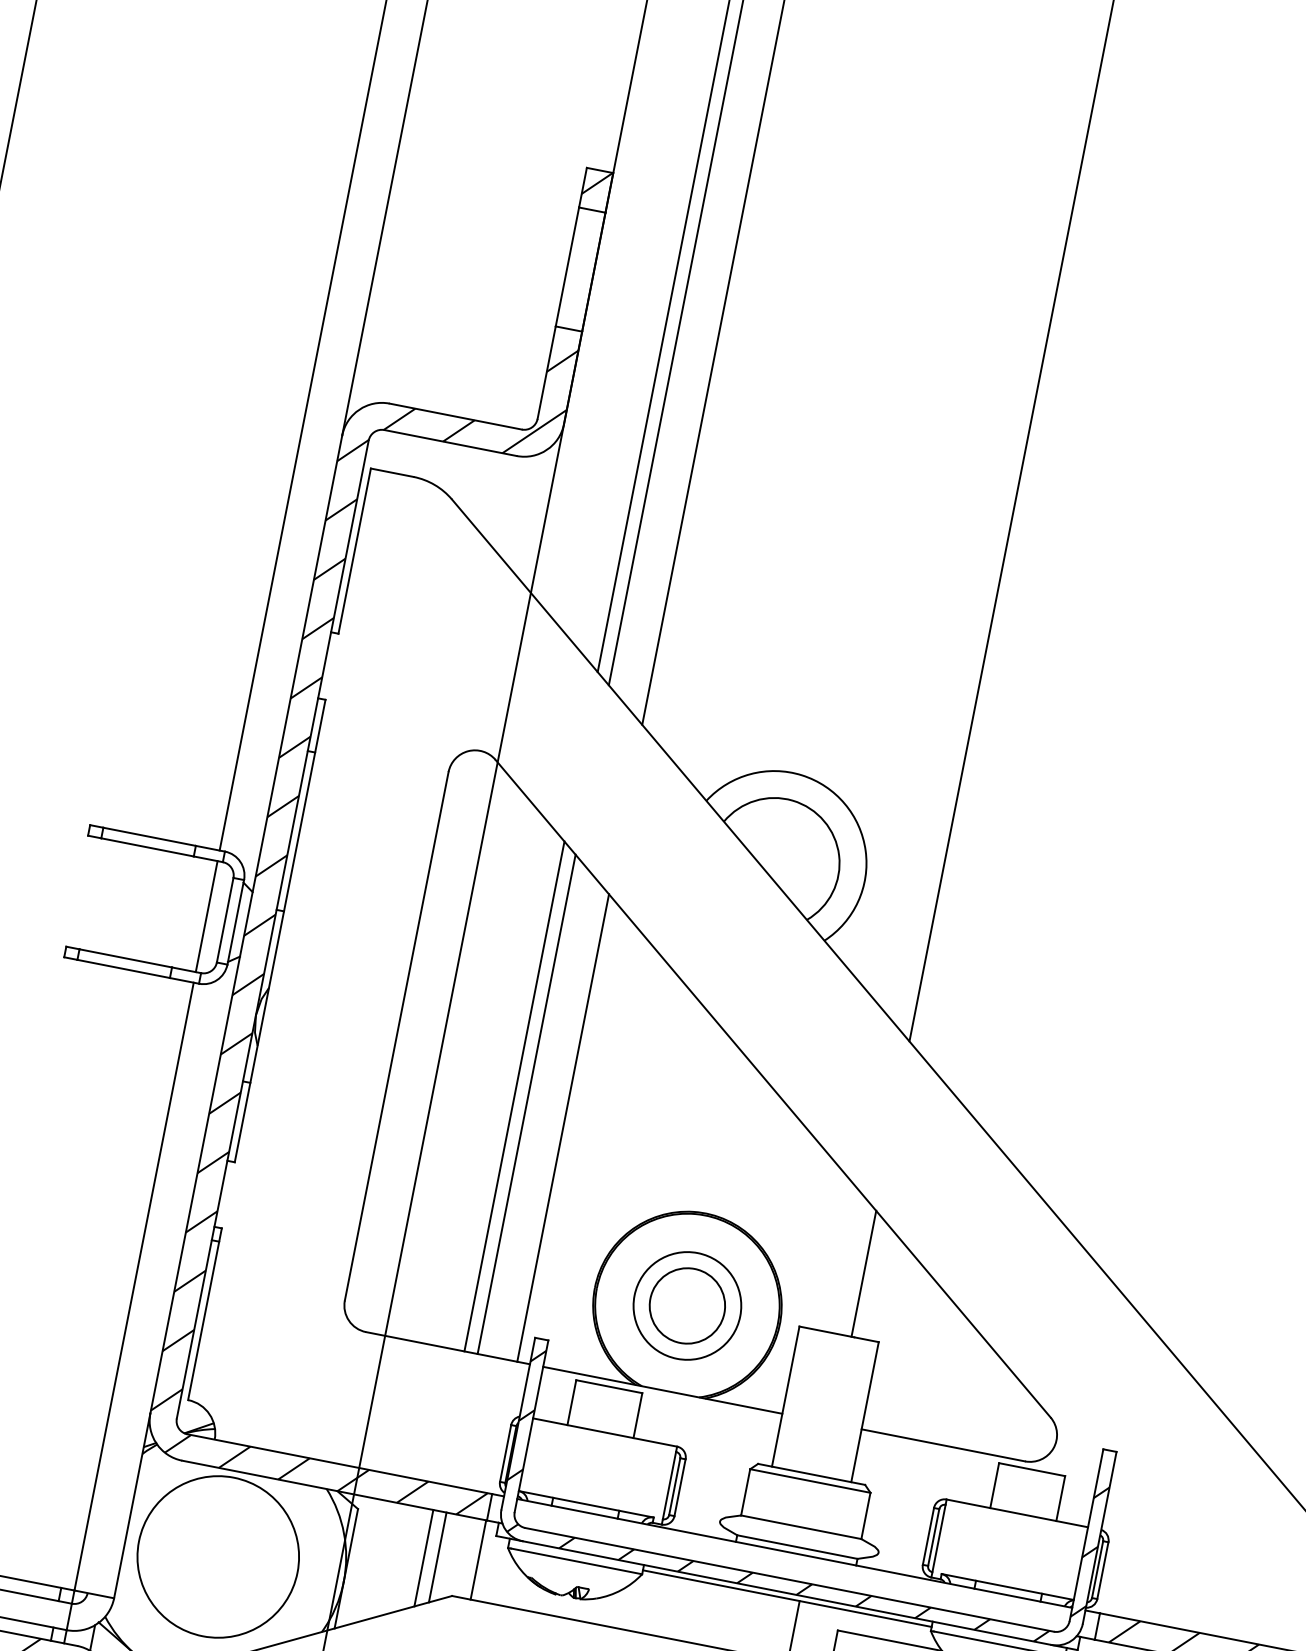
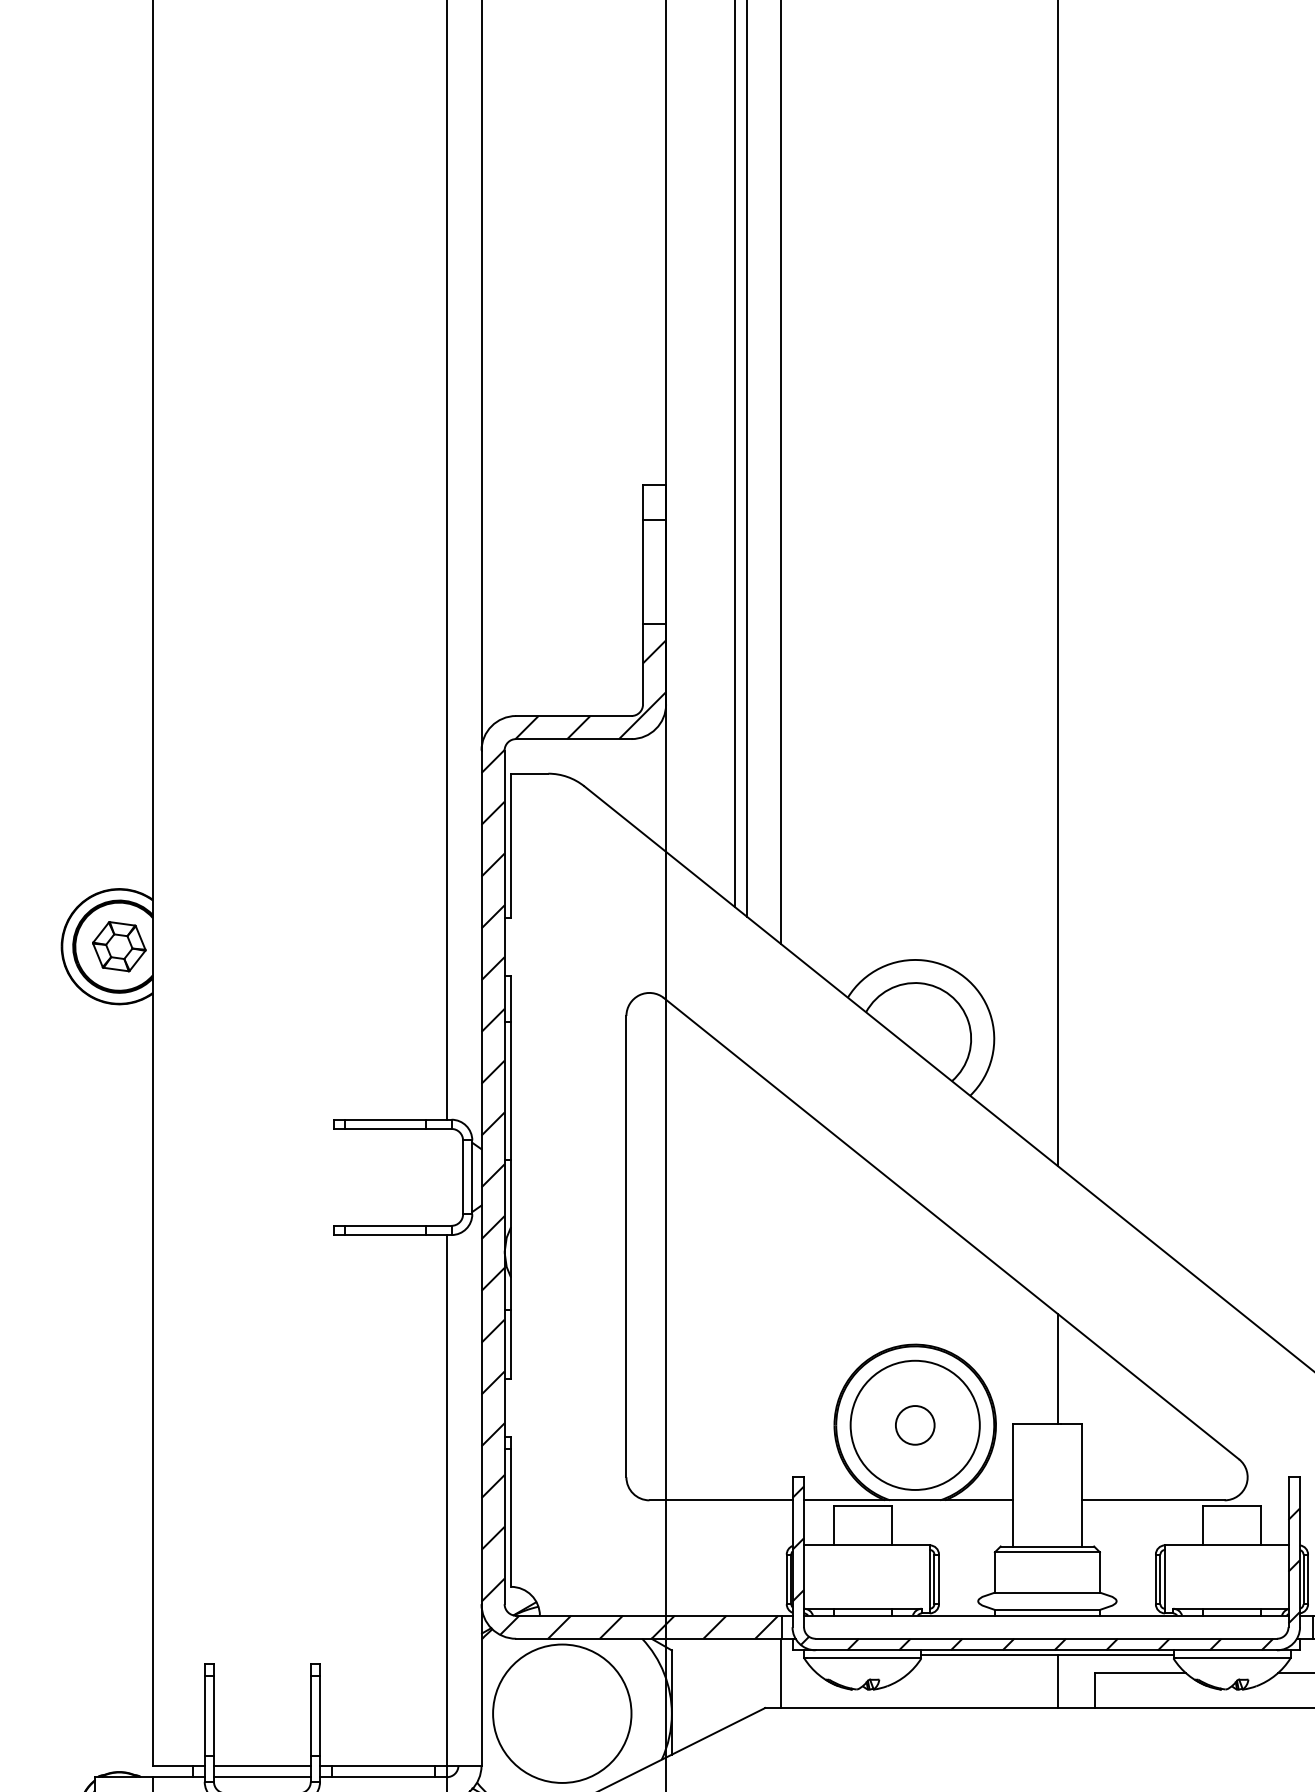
hatch: (597, 183) -> (654, 496), removed
line: (206, 915) -> (446, 1176), removed
line: (514, 1096) -> (735, 1277), removed
line: (526, 1104) -> (746, 1282), removed
line: (563, 1128) -> (781, 1296), removed
circle: (686, 1305) -> (914, 1425), size x0.6
circle: (687, 1306) -> (915, 1425), size x1.4
line: (437, 1556) -> (746, 1677), removed
line: (424, 1557) -> (735, 1680), removed

